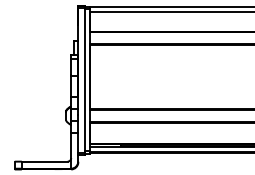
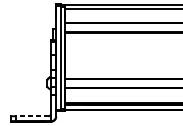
line: (44, 161) -> (31, 116), solid -> dashed

